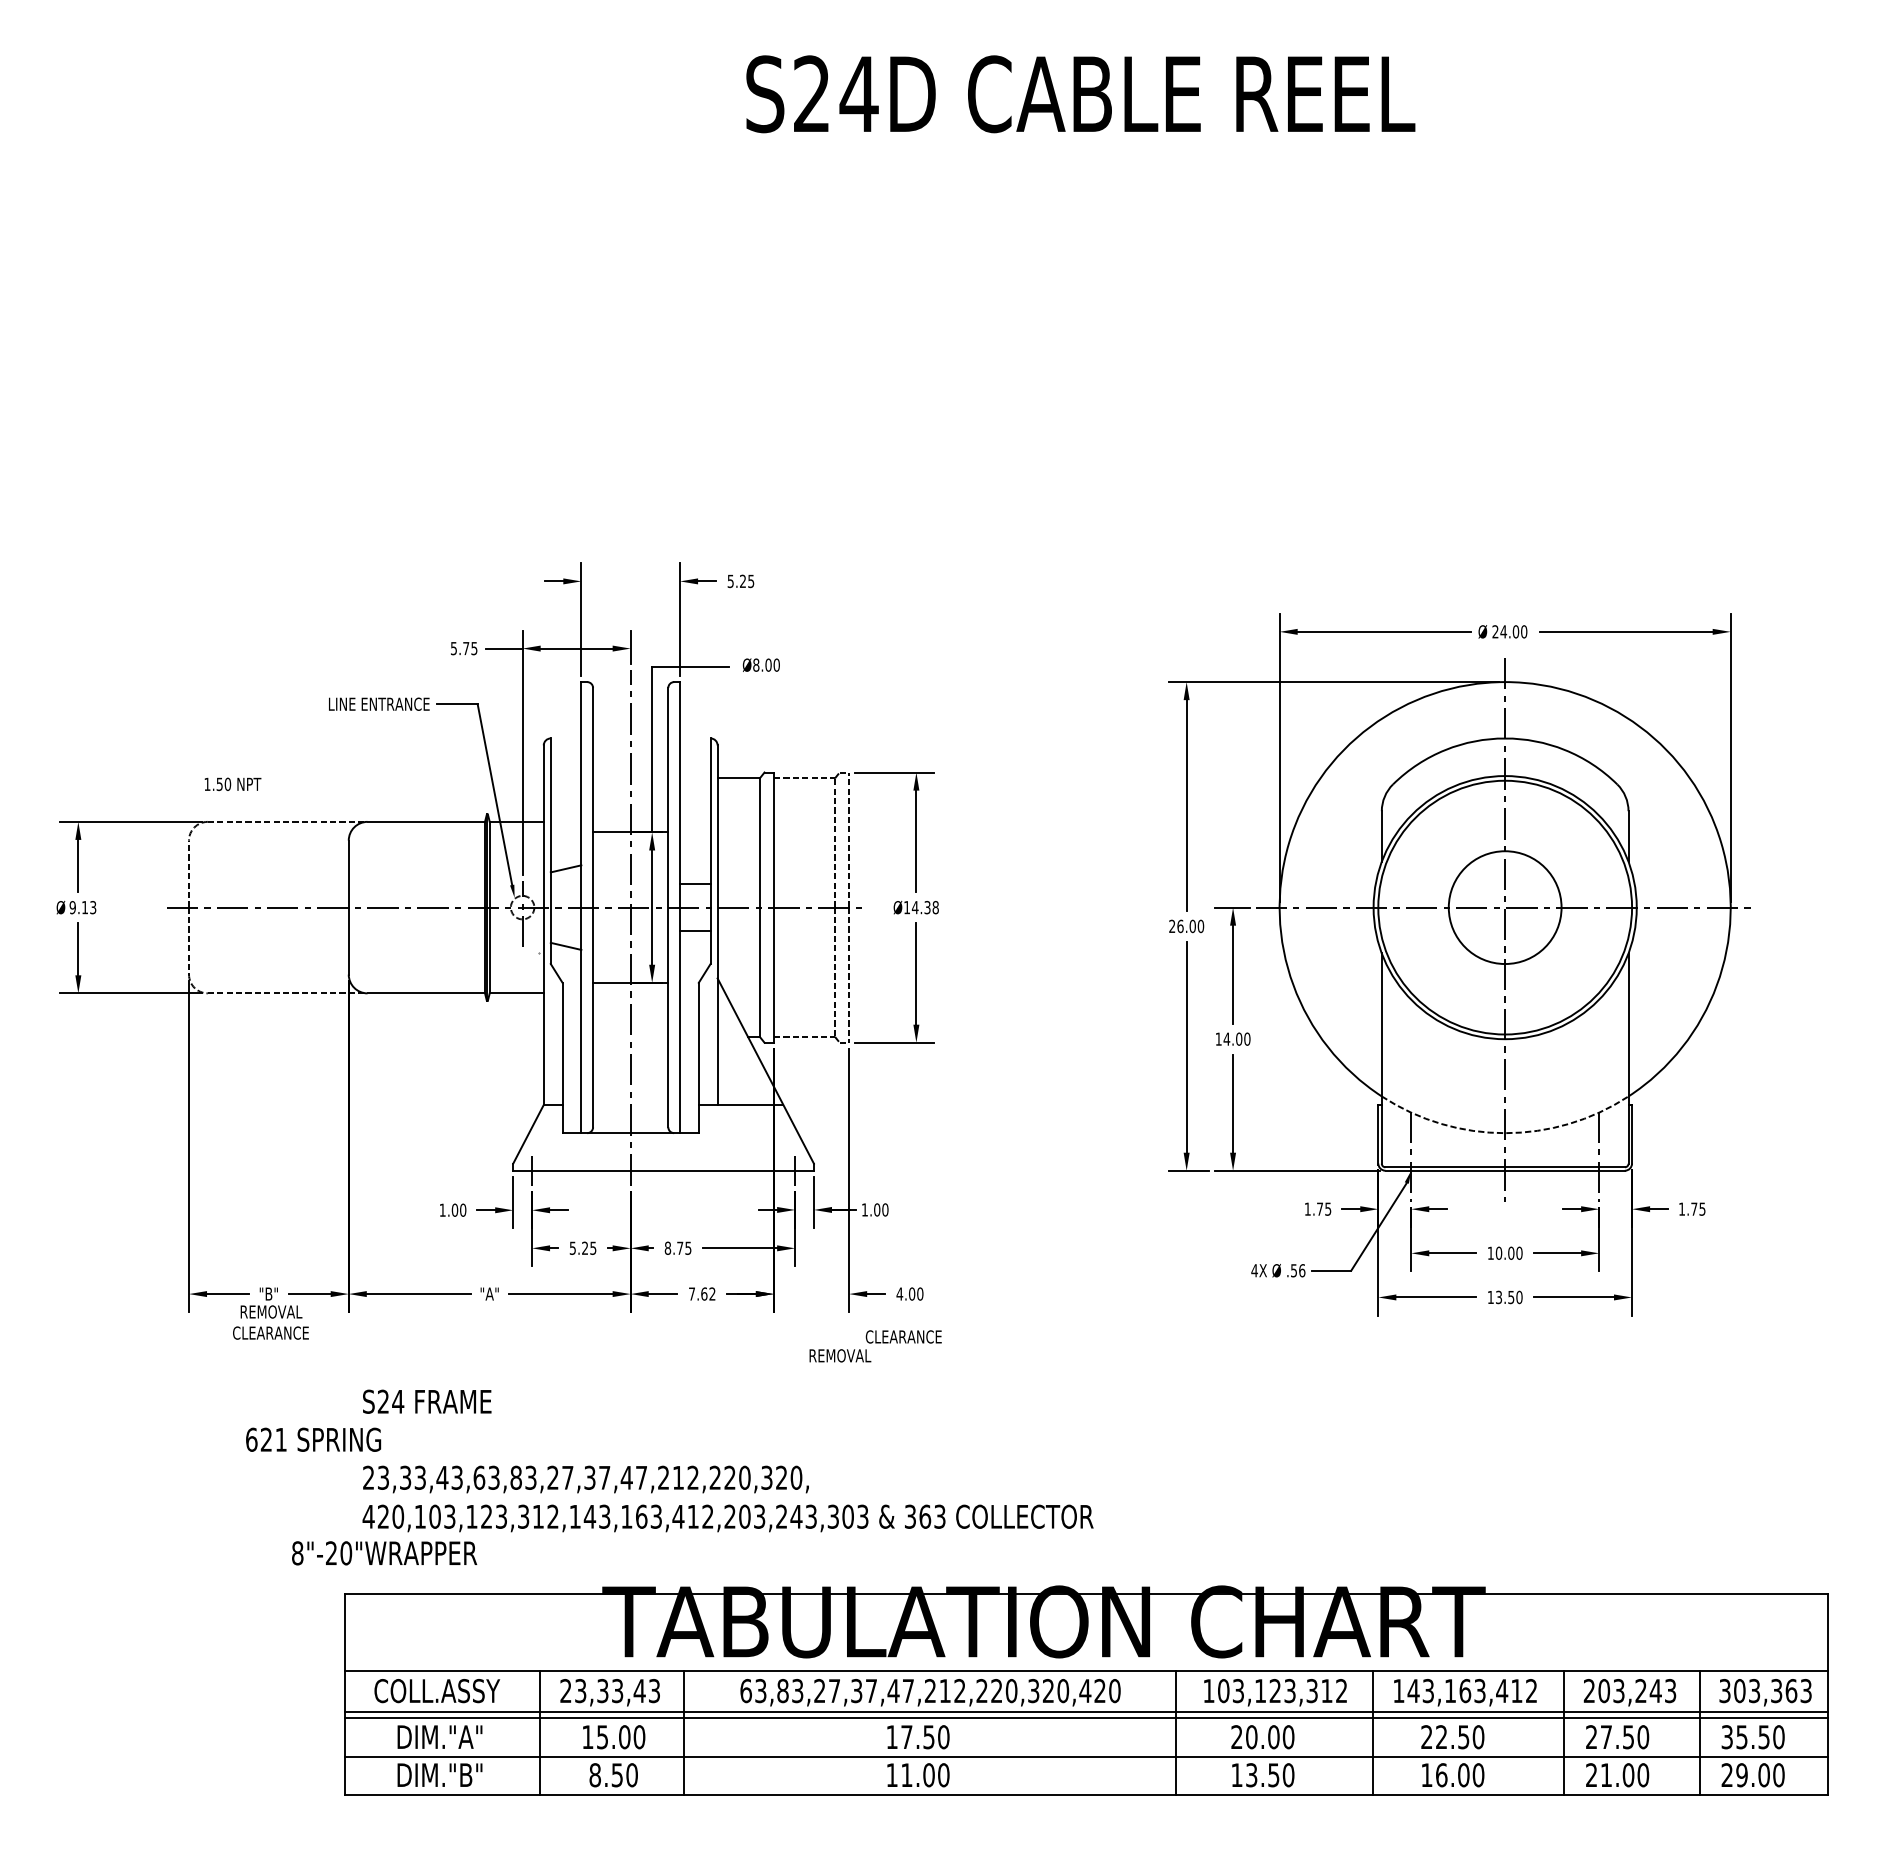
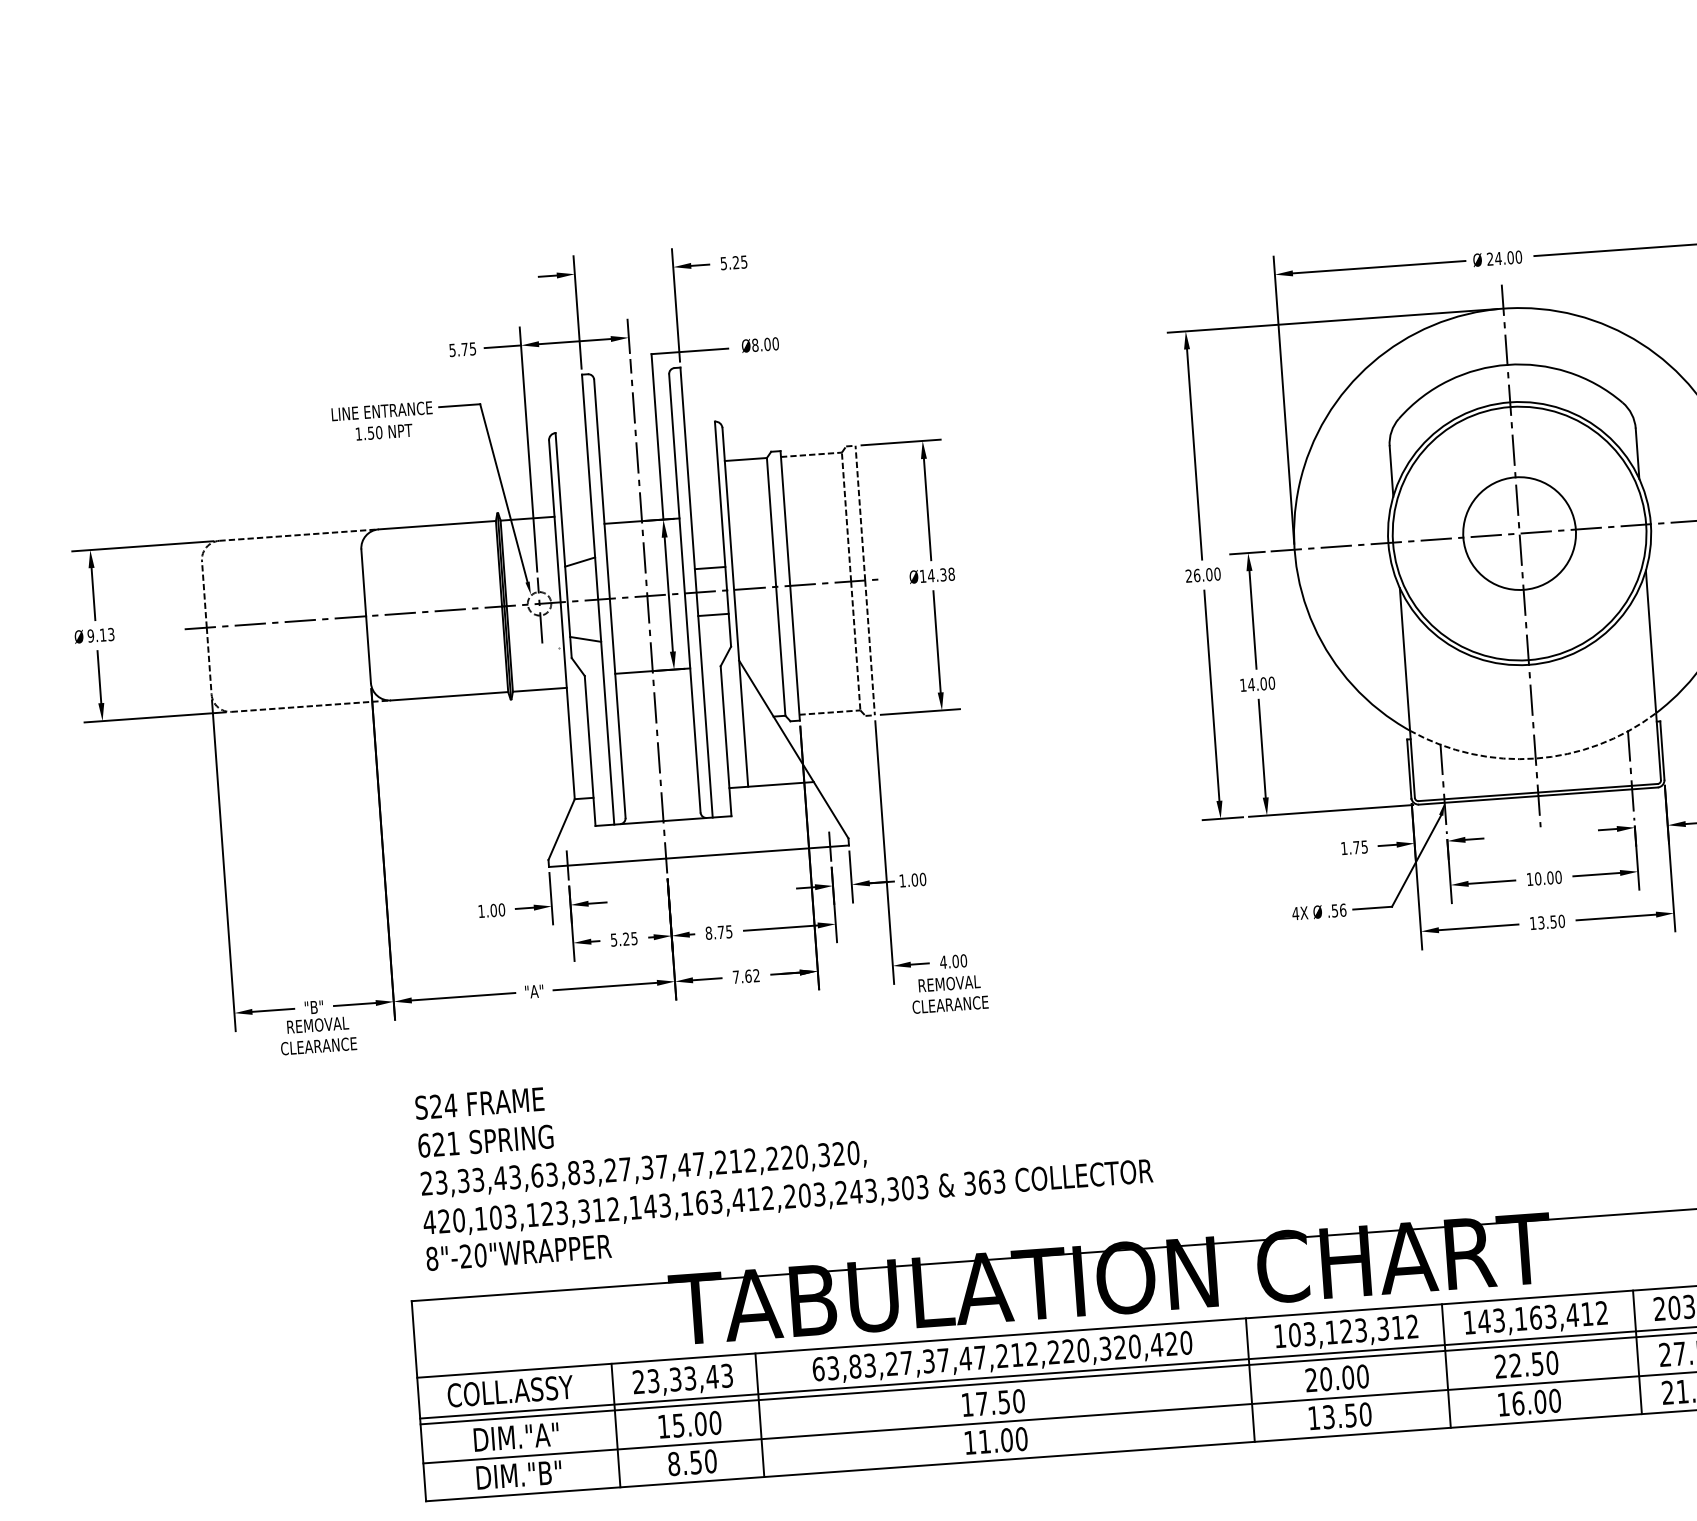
text: (232, 783) -> (383, 431), moved
text: (840, 1355) -> (949, 983), moved
text: (313, 1439) -> (485, 1140), moved
text: (384, 1553) -> (518, 1252), moved

